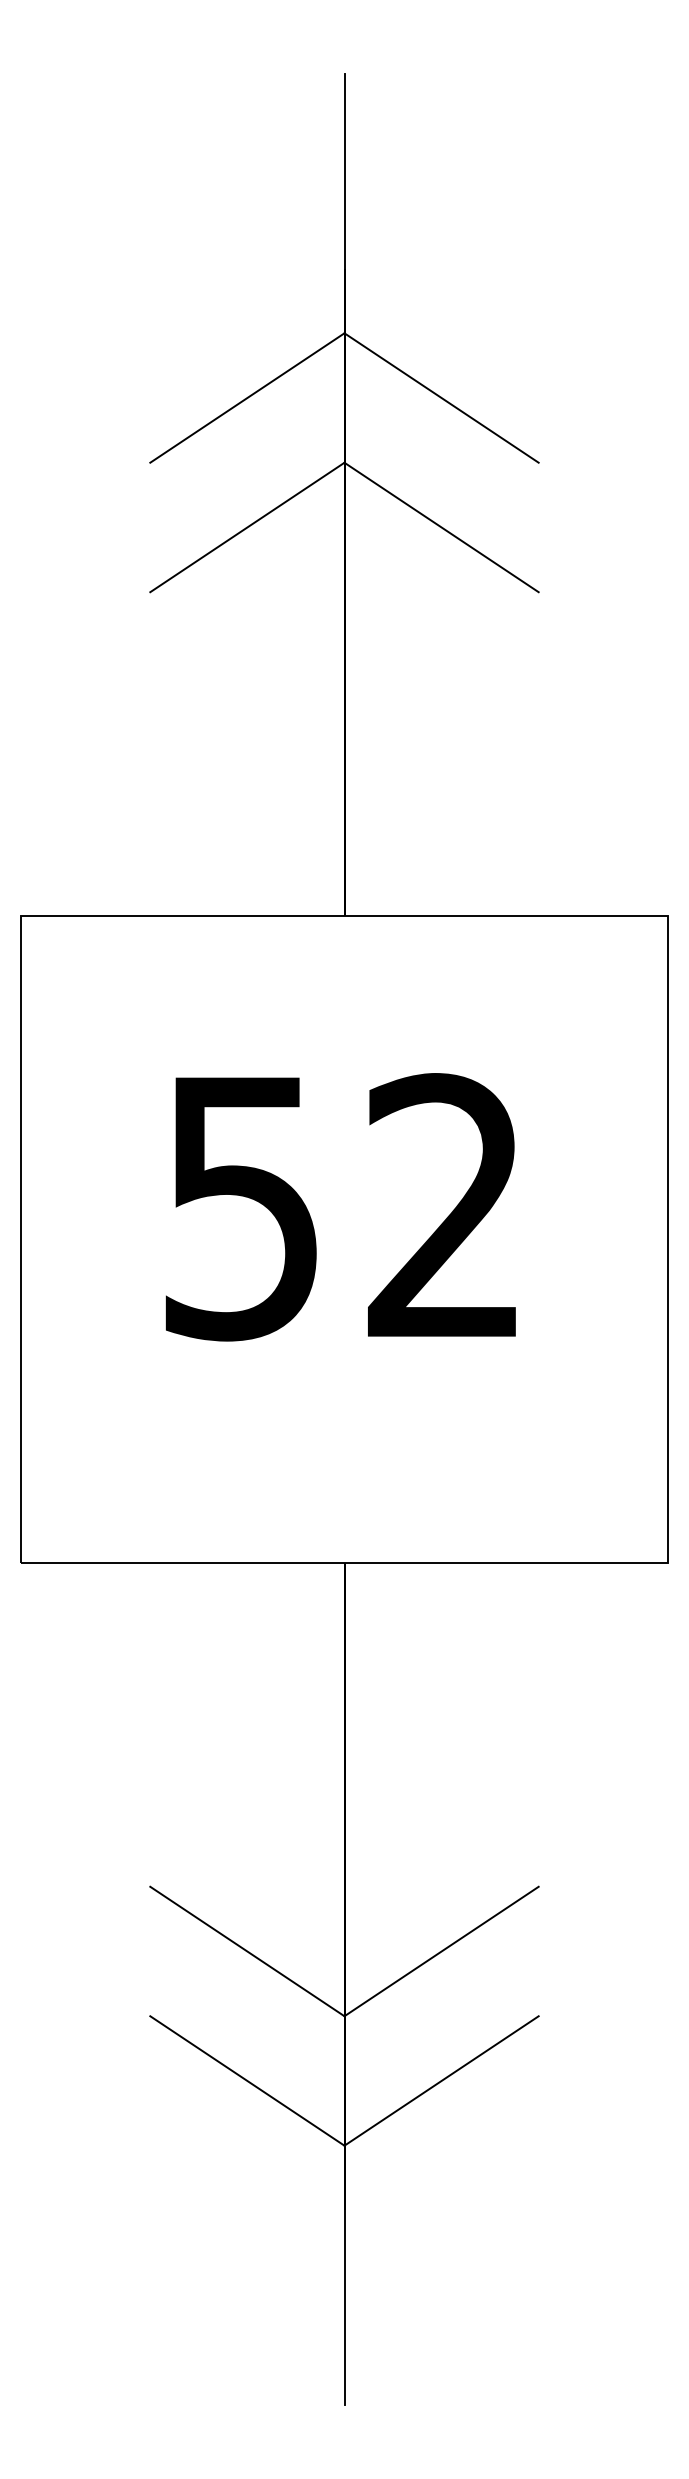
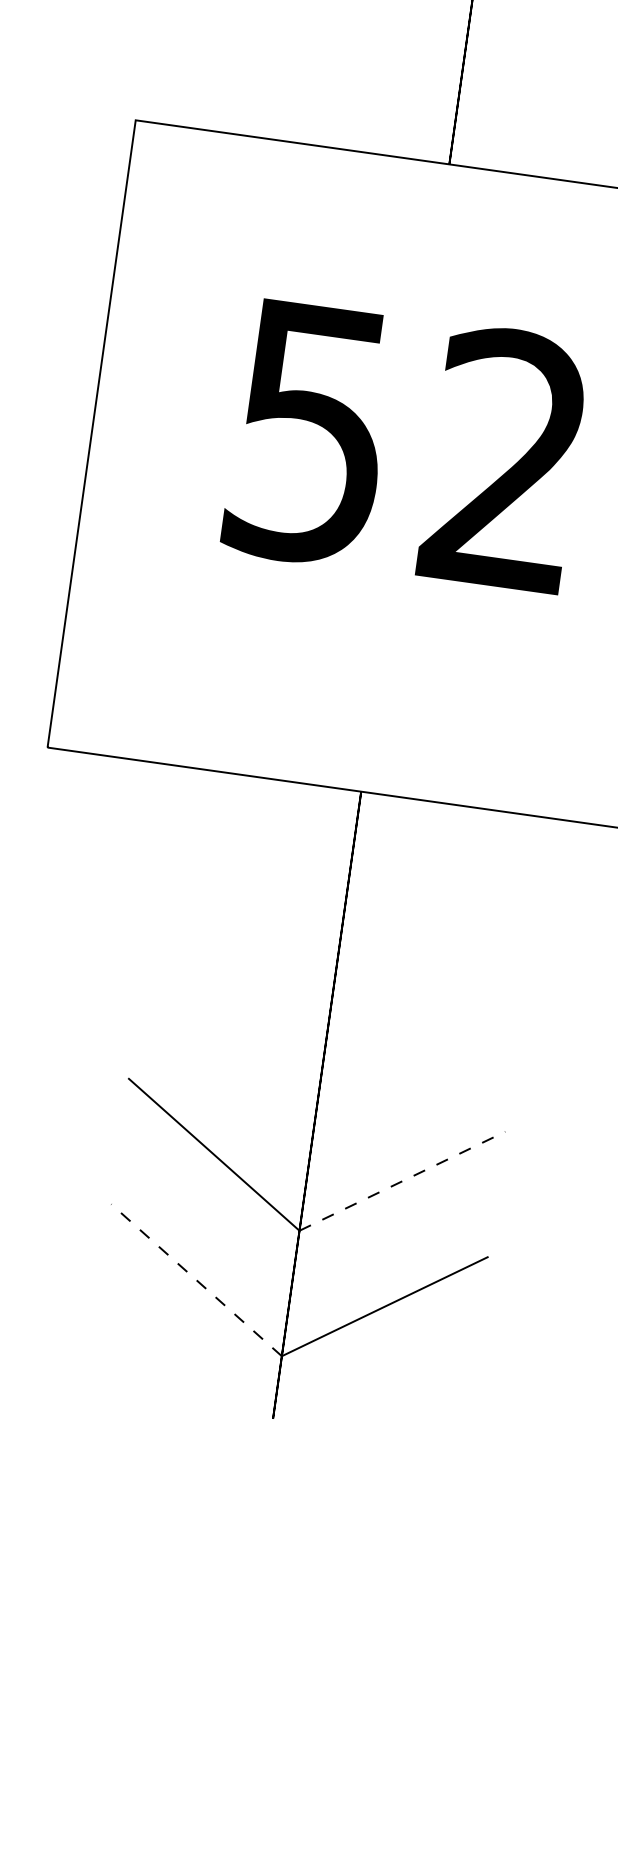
line: (441, 1951) -> (402, 1181), solid -> dashed
line: (247, 2080) -> (196, 1279), solid -> dashed
line: (344, 2307) -> (259, 1513), removed

